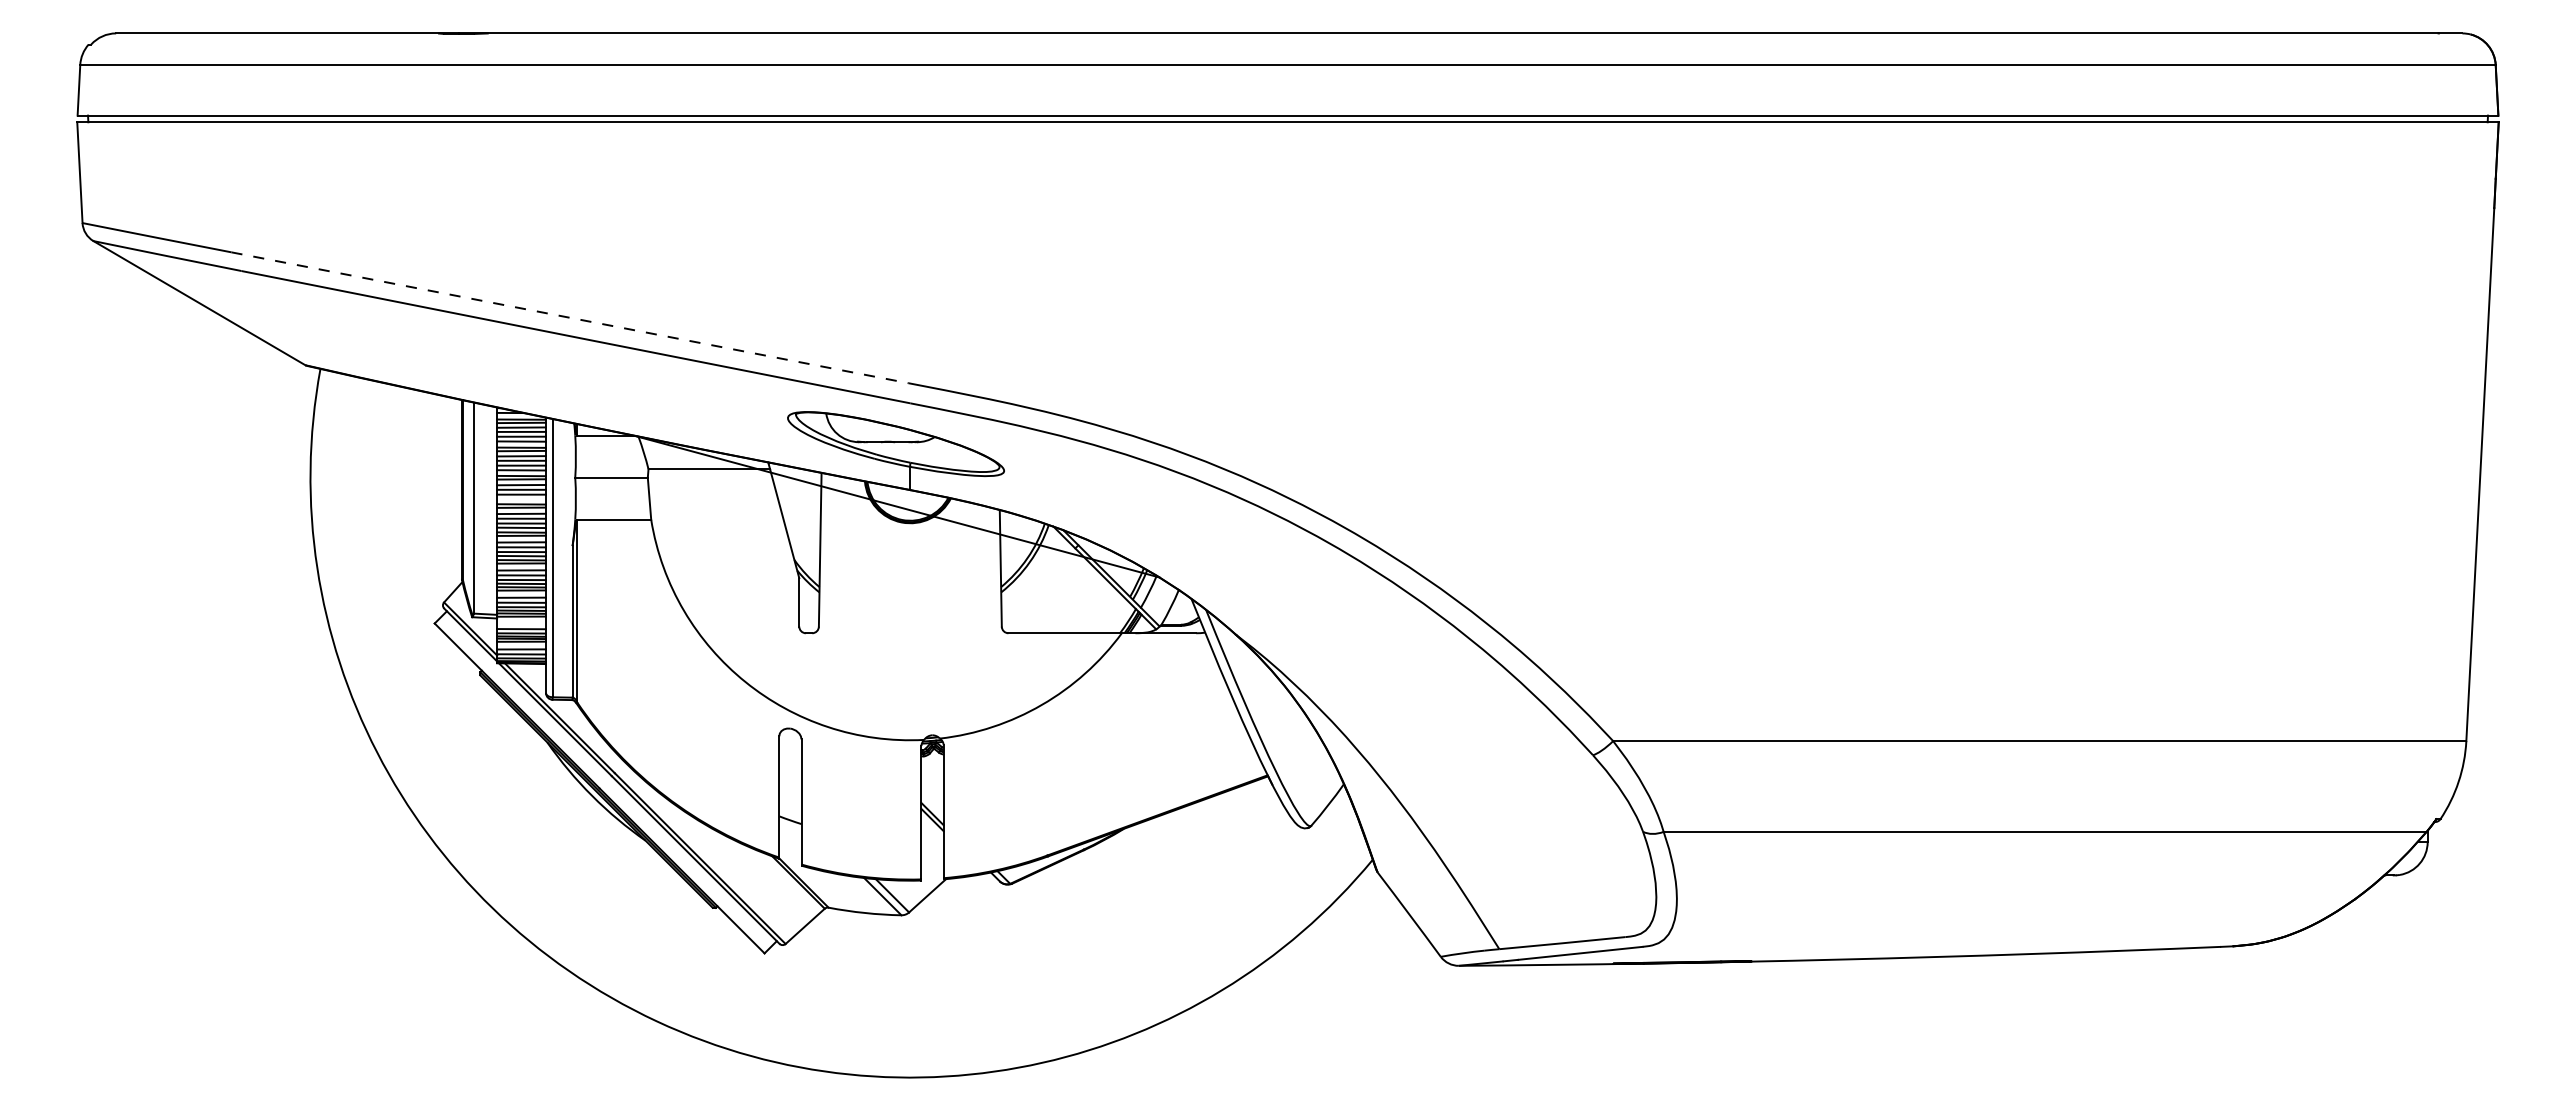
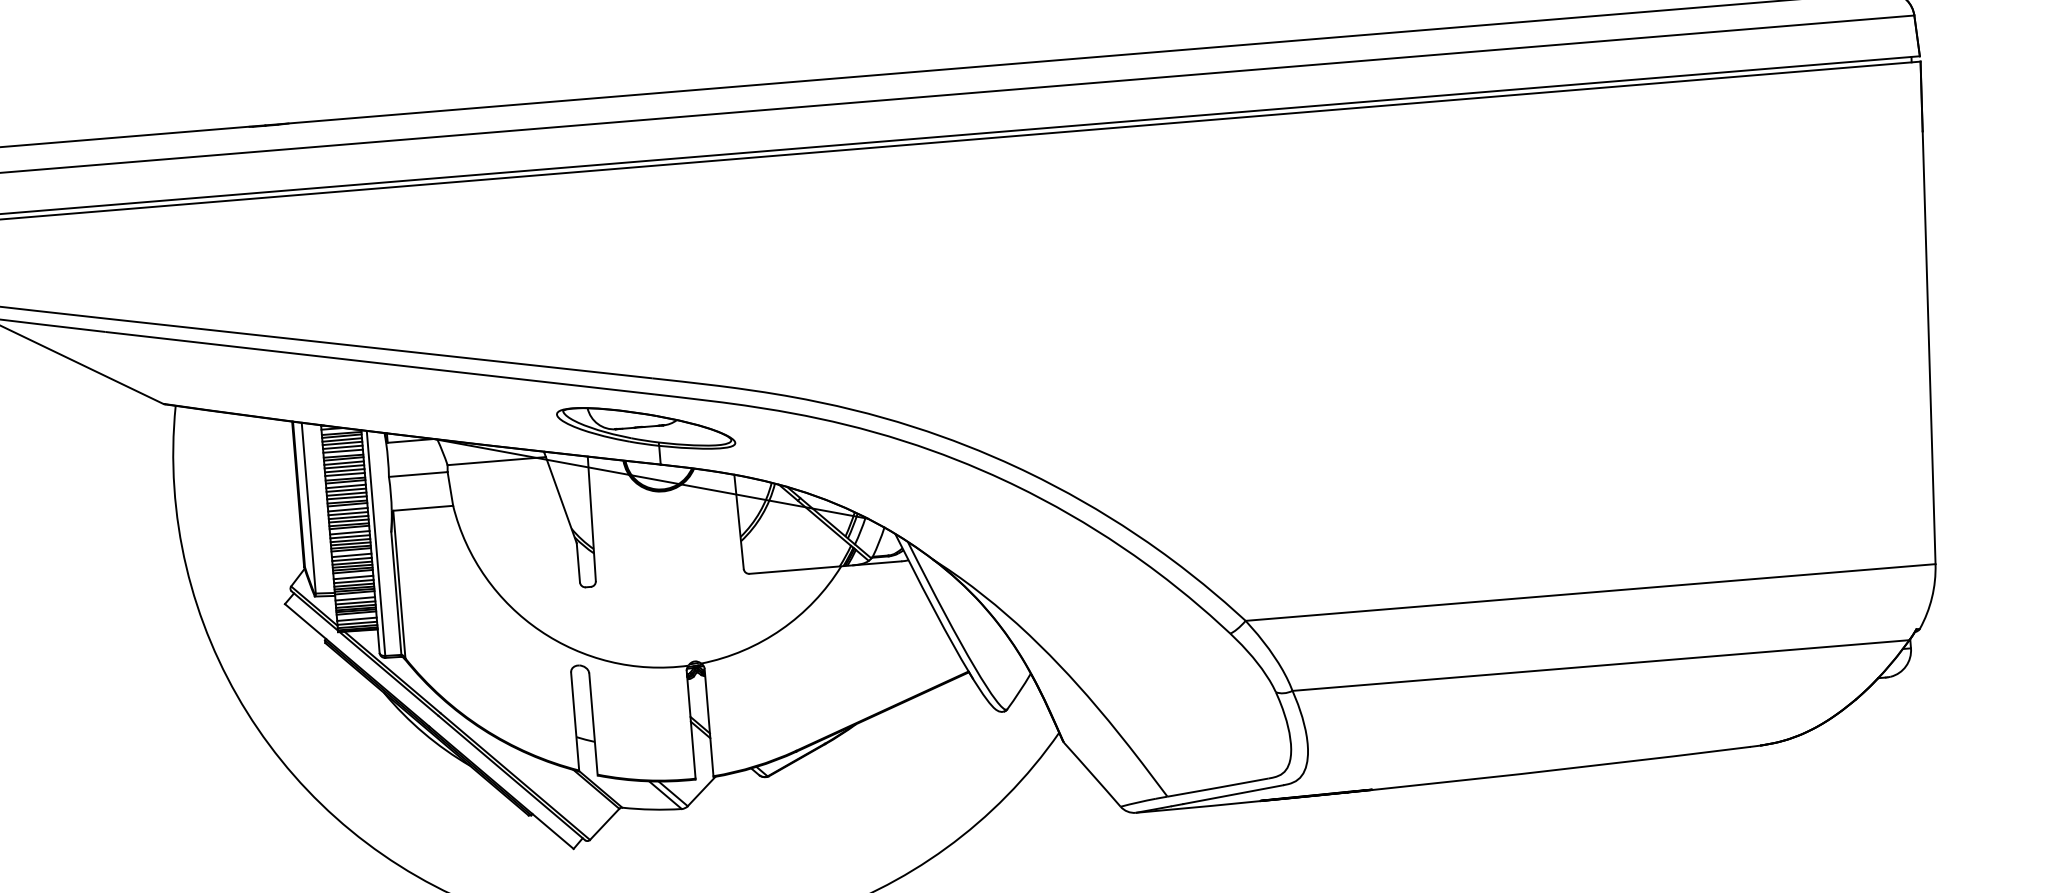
line: (570, 317) -> (374, 347), dashed -> solid
line: (521, 499) -> (346, 498), added
line: (521, 624) -> (355, 599), added

